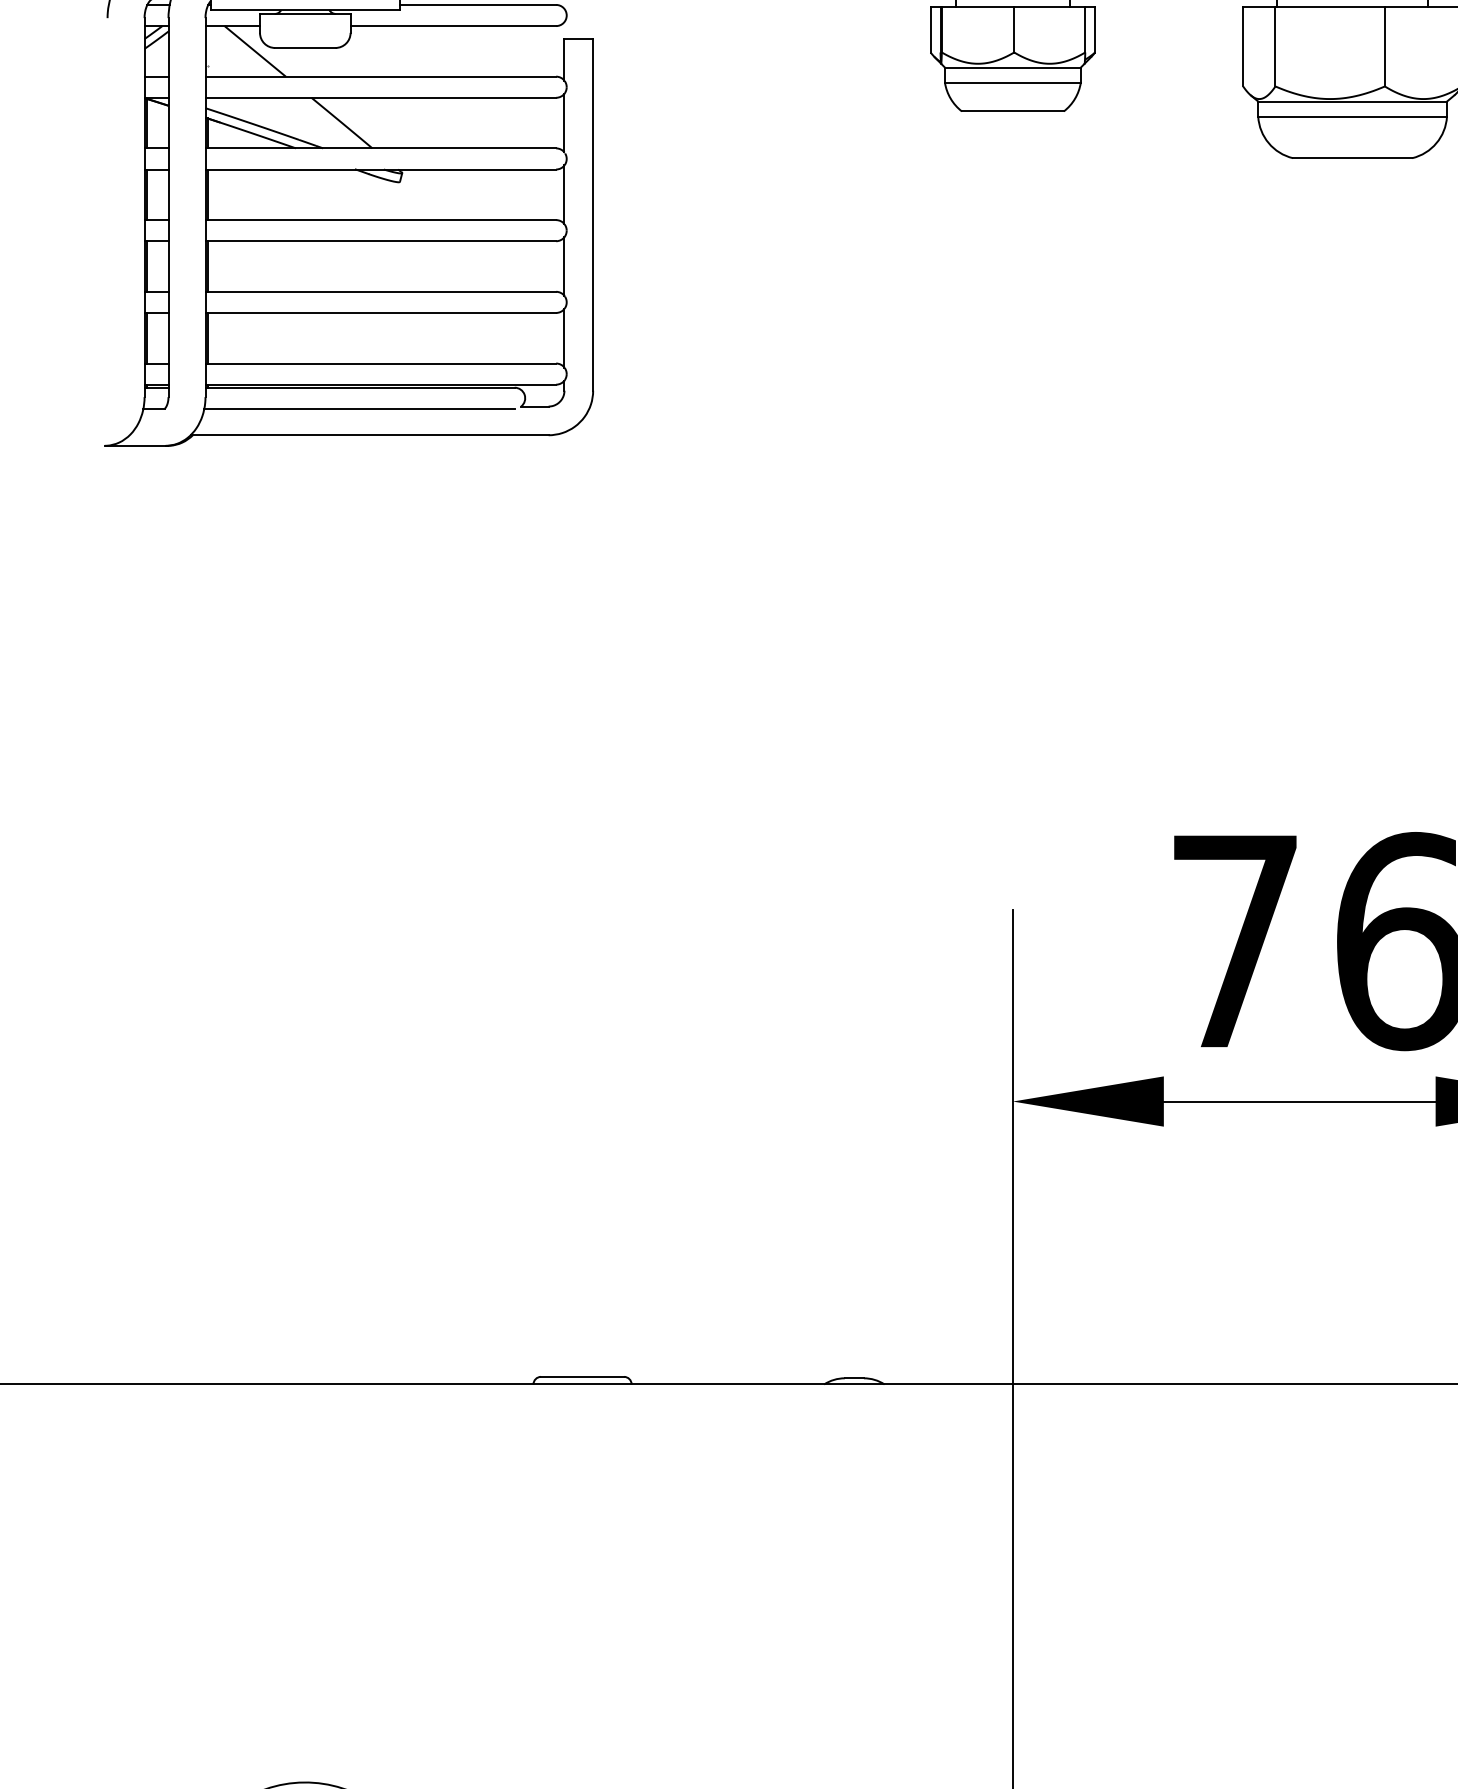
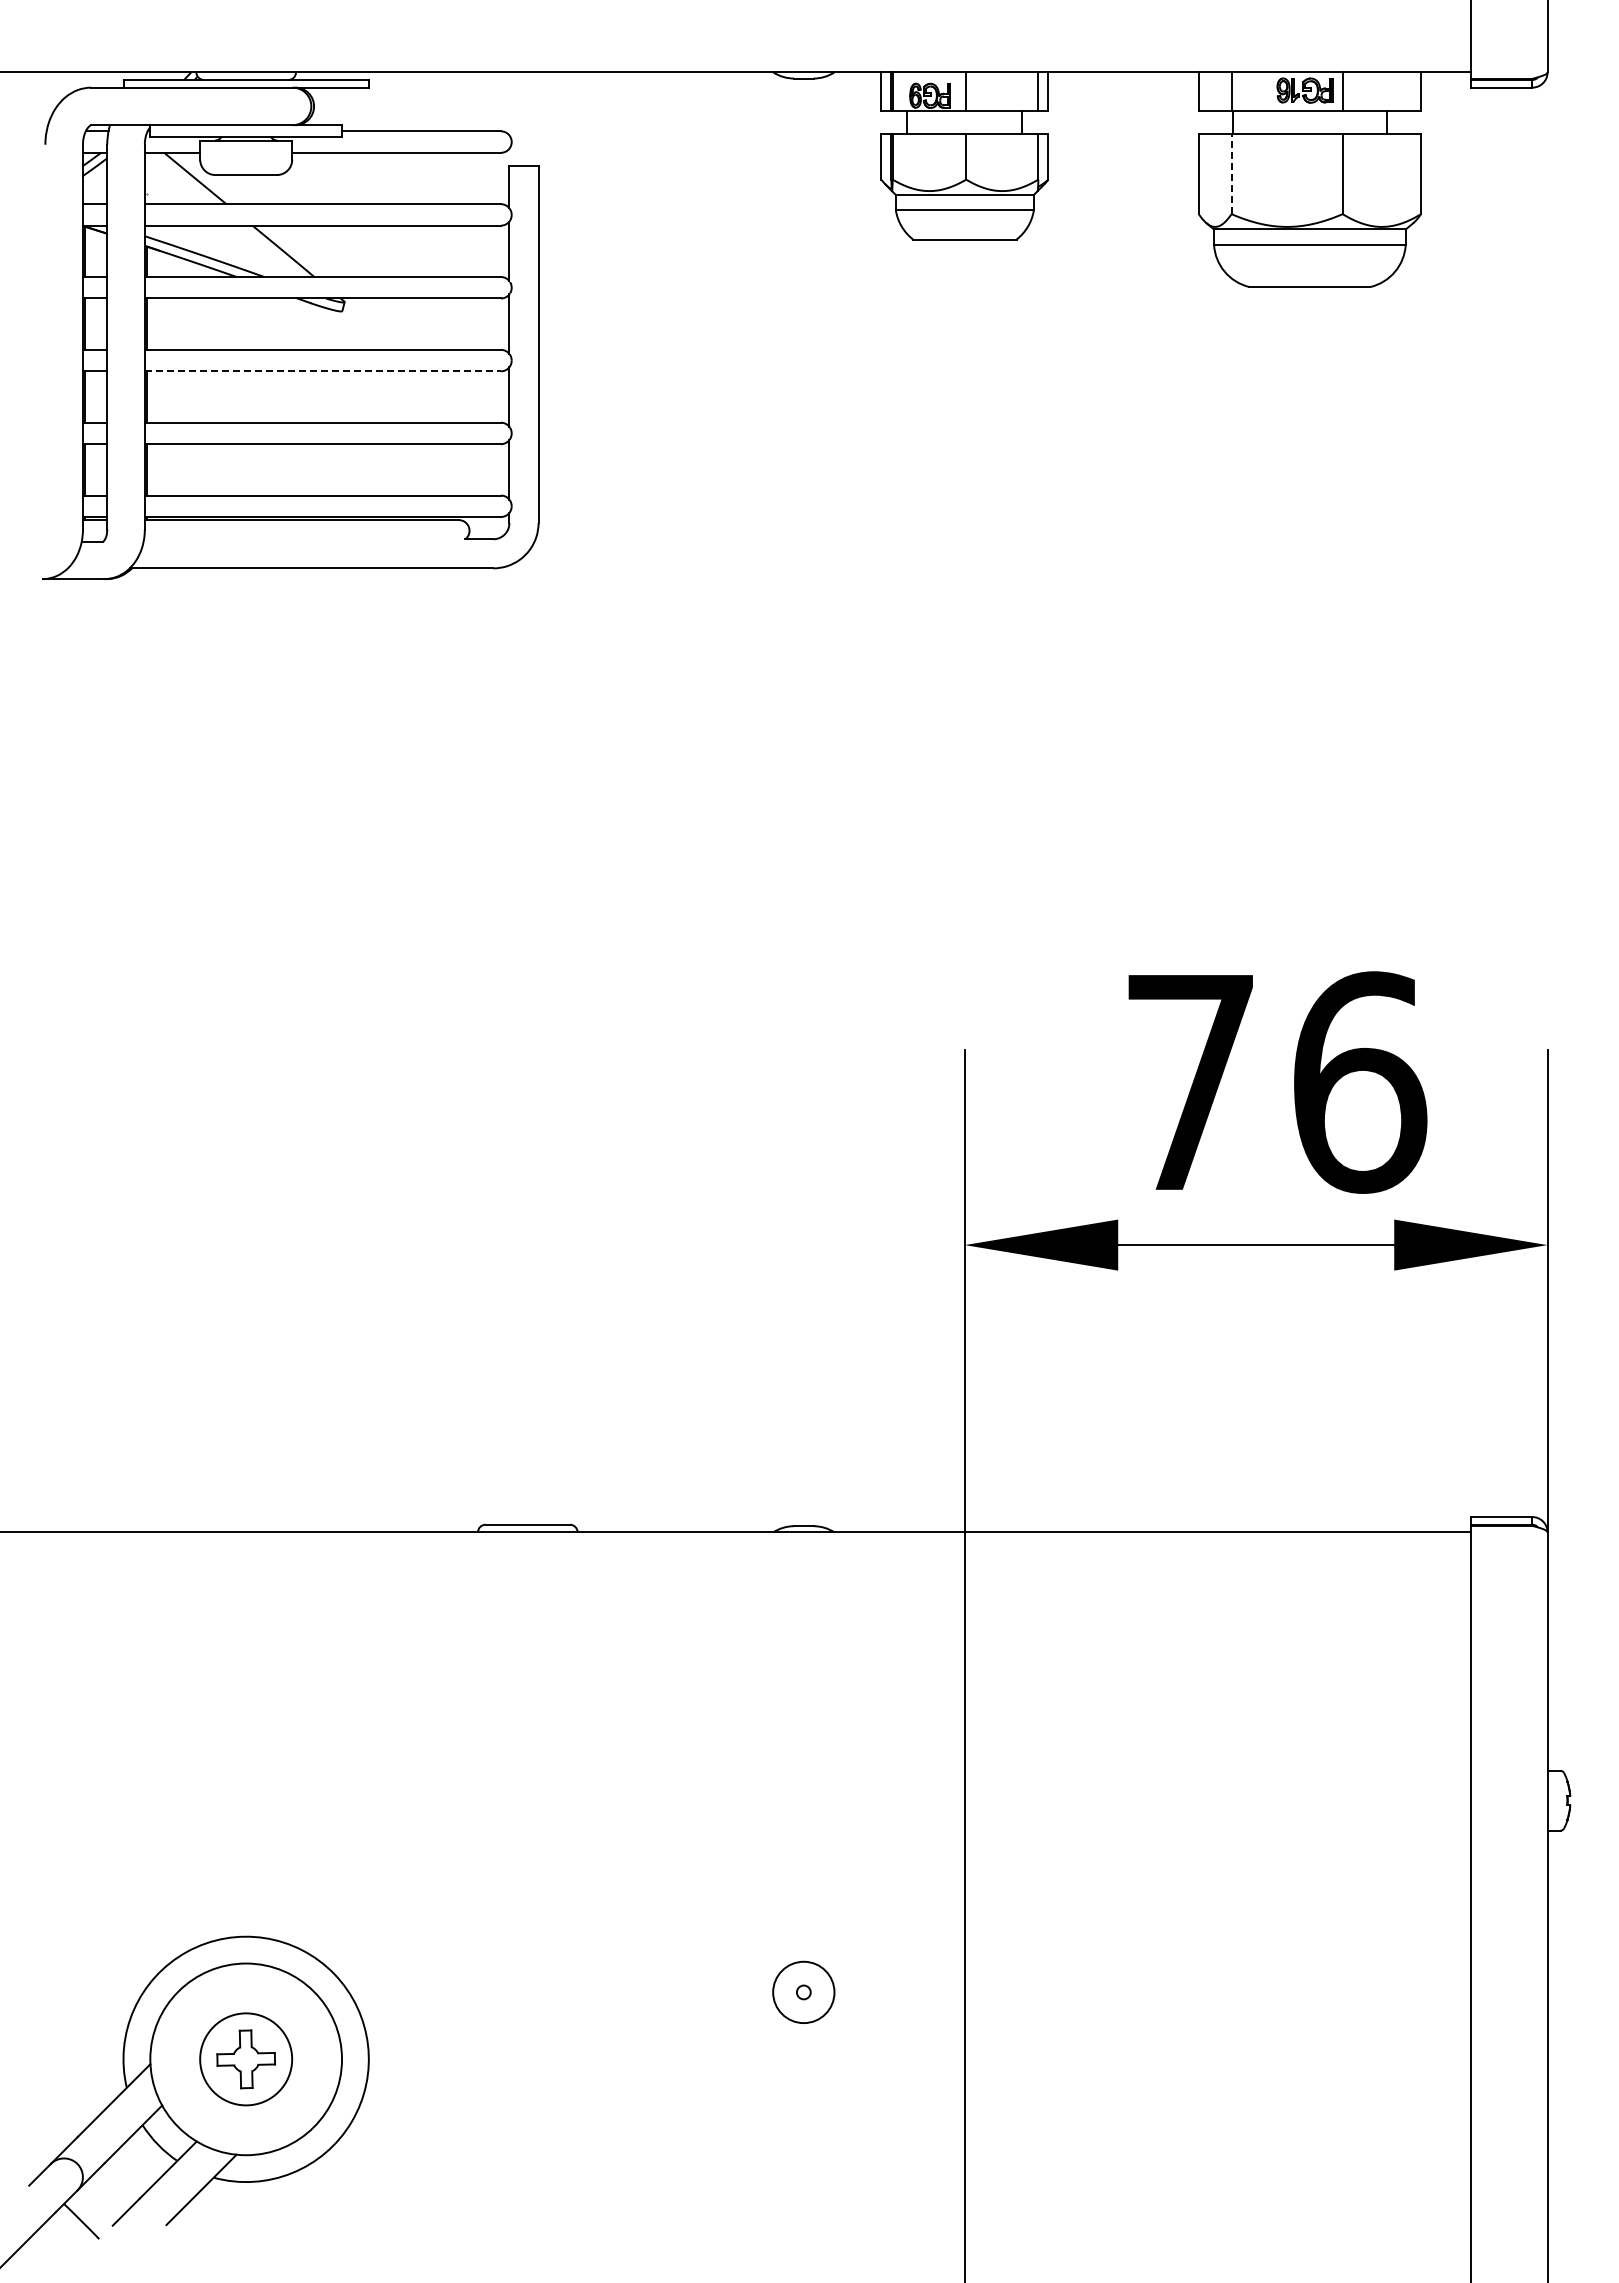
line: (1275, 46) -> (1231, 173), solid -> dashed
line: (381, 241) -> (323, 371), solid -> dashed
line: (358, 408) -> (300, 541), removed

